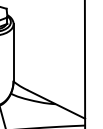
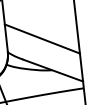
line: (49, 71) -> (42, 38), added

